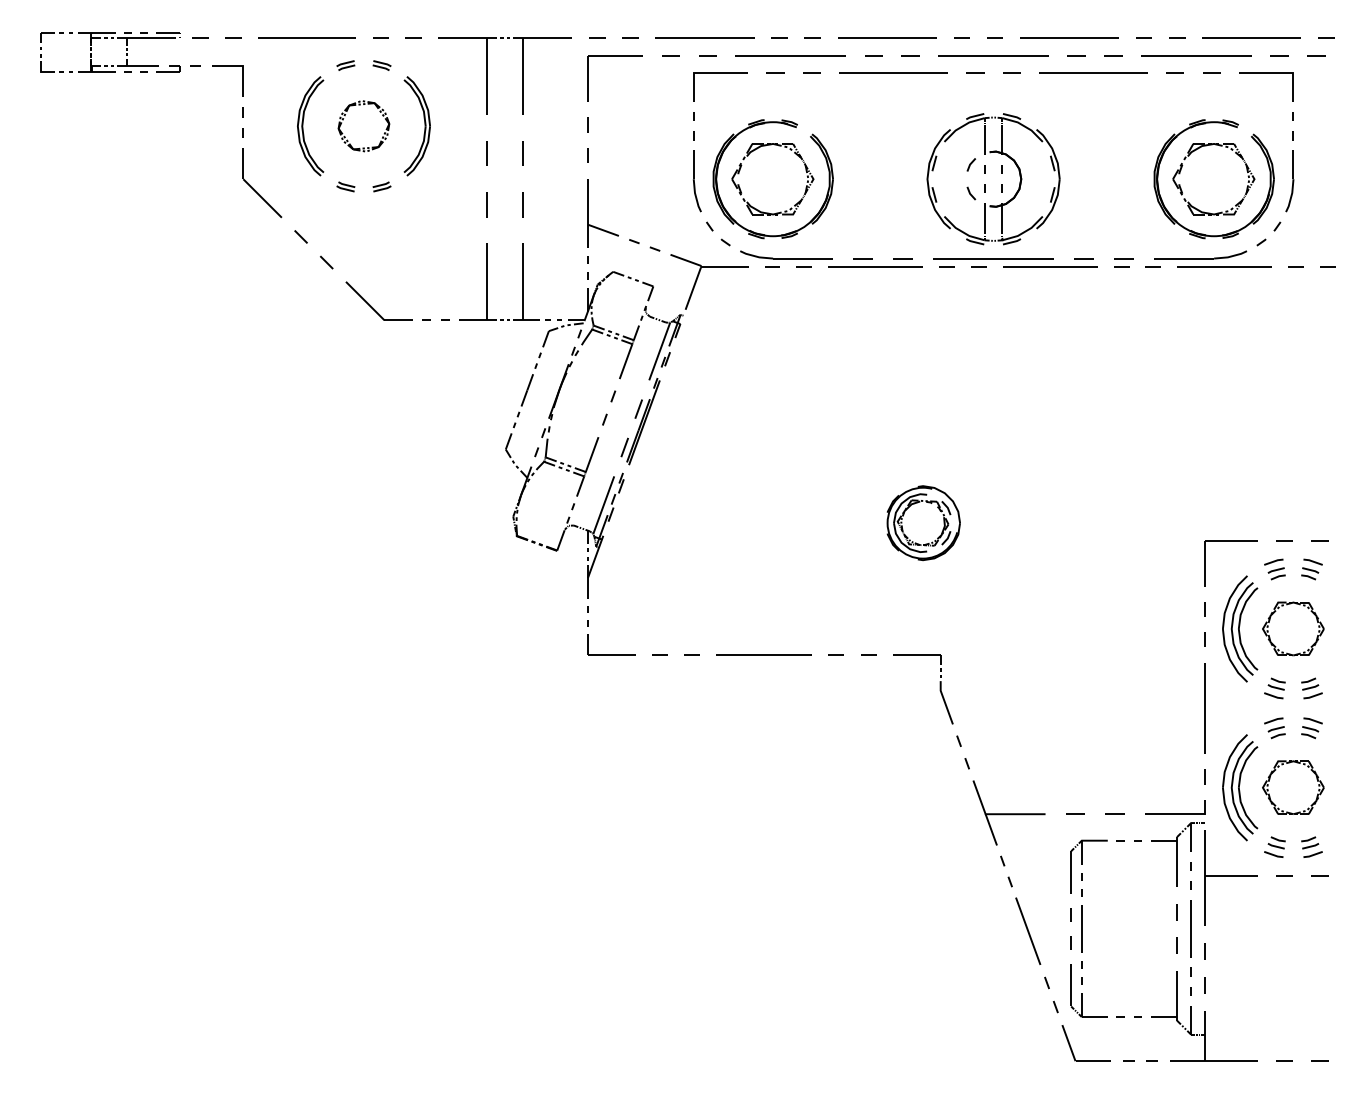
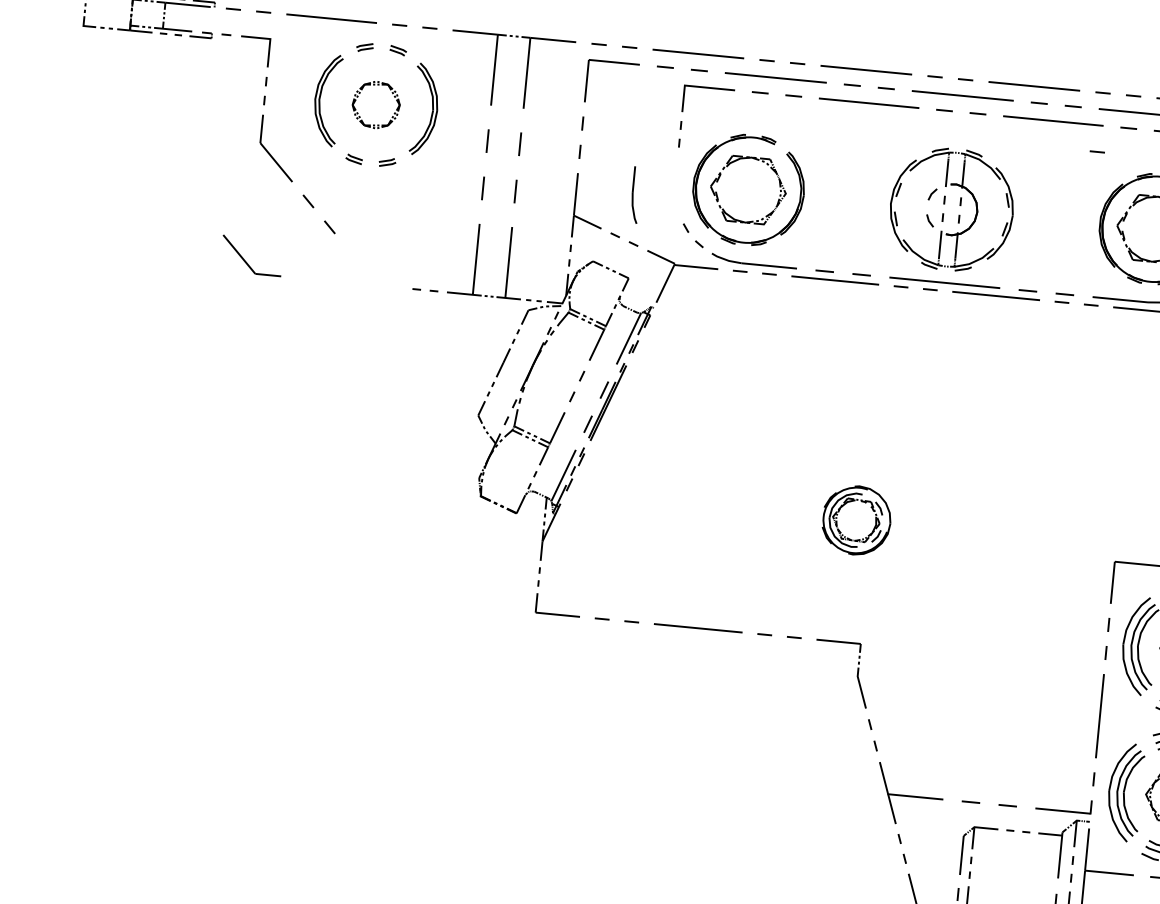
line: (1143, 101) -> (1096, 151), added
part: (696, 181) -> (635, 195), moved
part: (372, 306) -> (245, 260), moved

